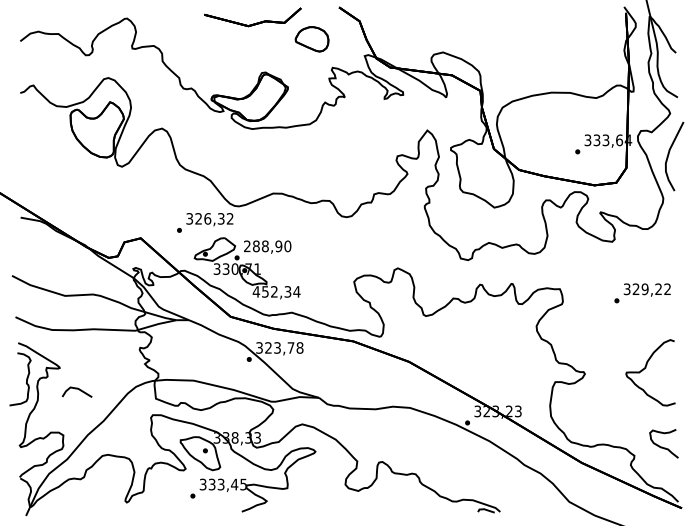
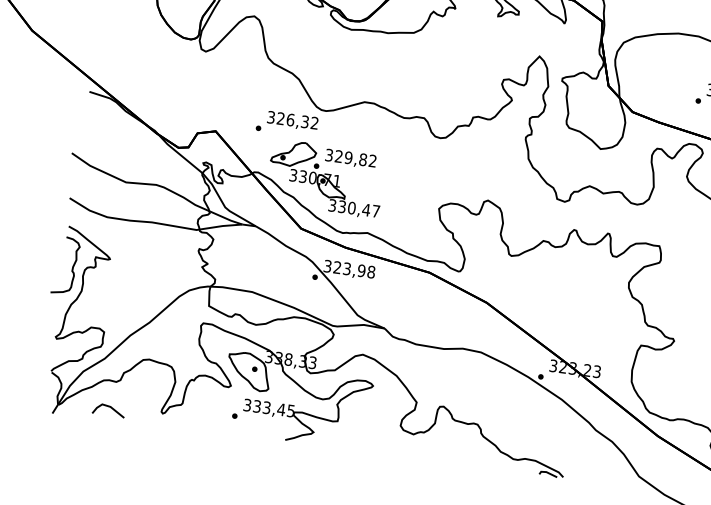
text: (267, 246) -> (350, 158), 288,90 -> 329,82
text: (276, 291) -> (354, 208), 452,34 -> 330,47
text: (290, 347) -> (361, 270), 323,78 -> 323,98
line: (76, 389) -> (108, 407), moved

